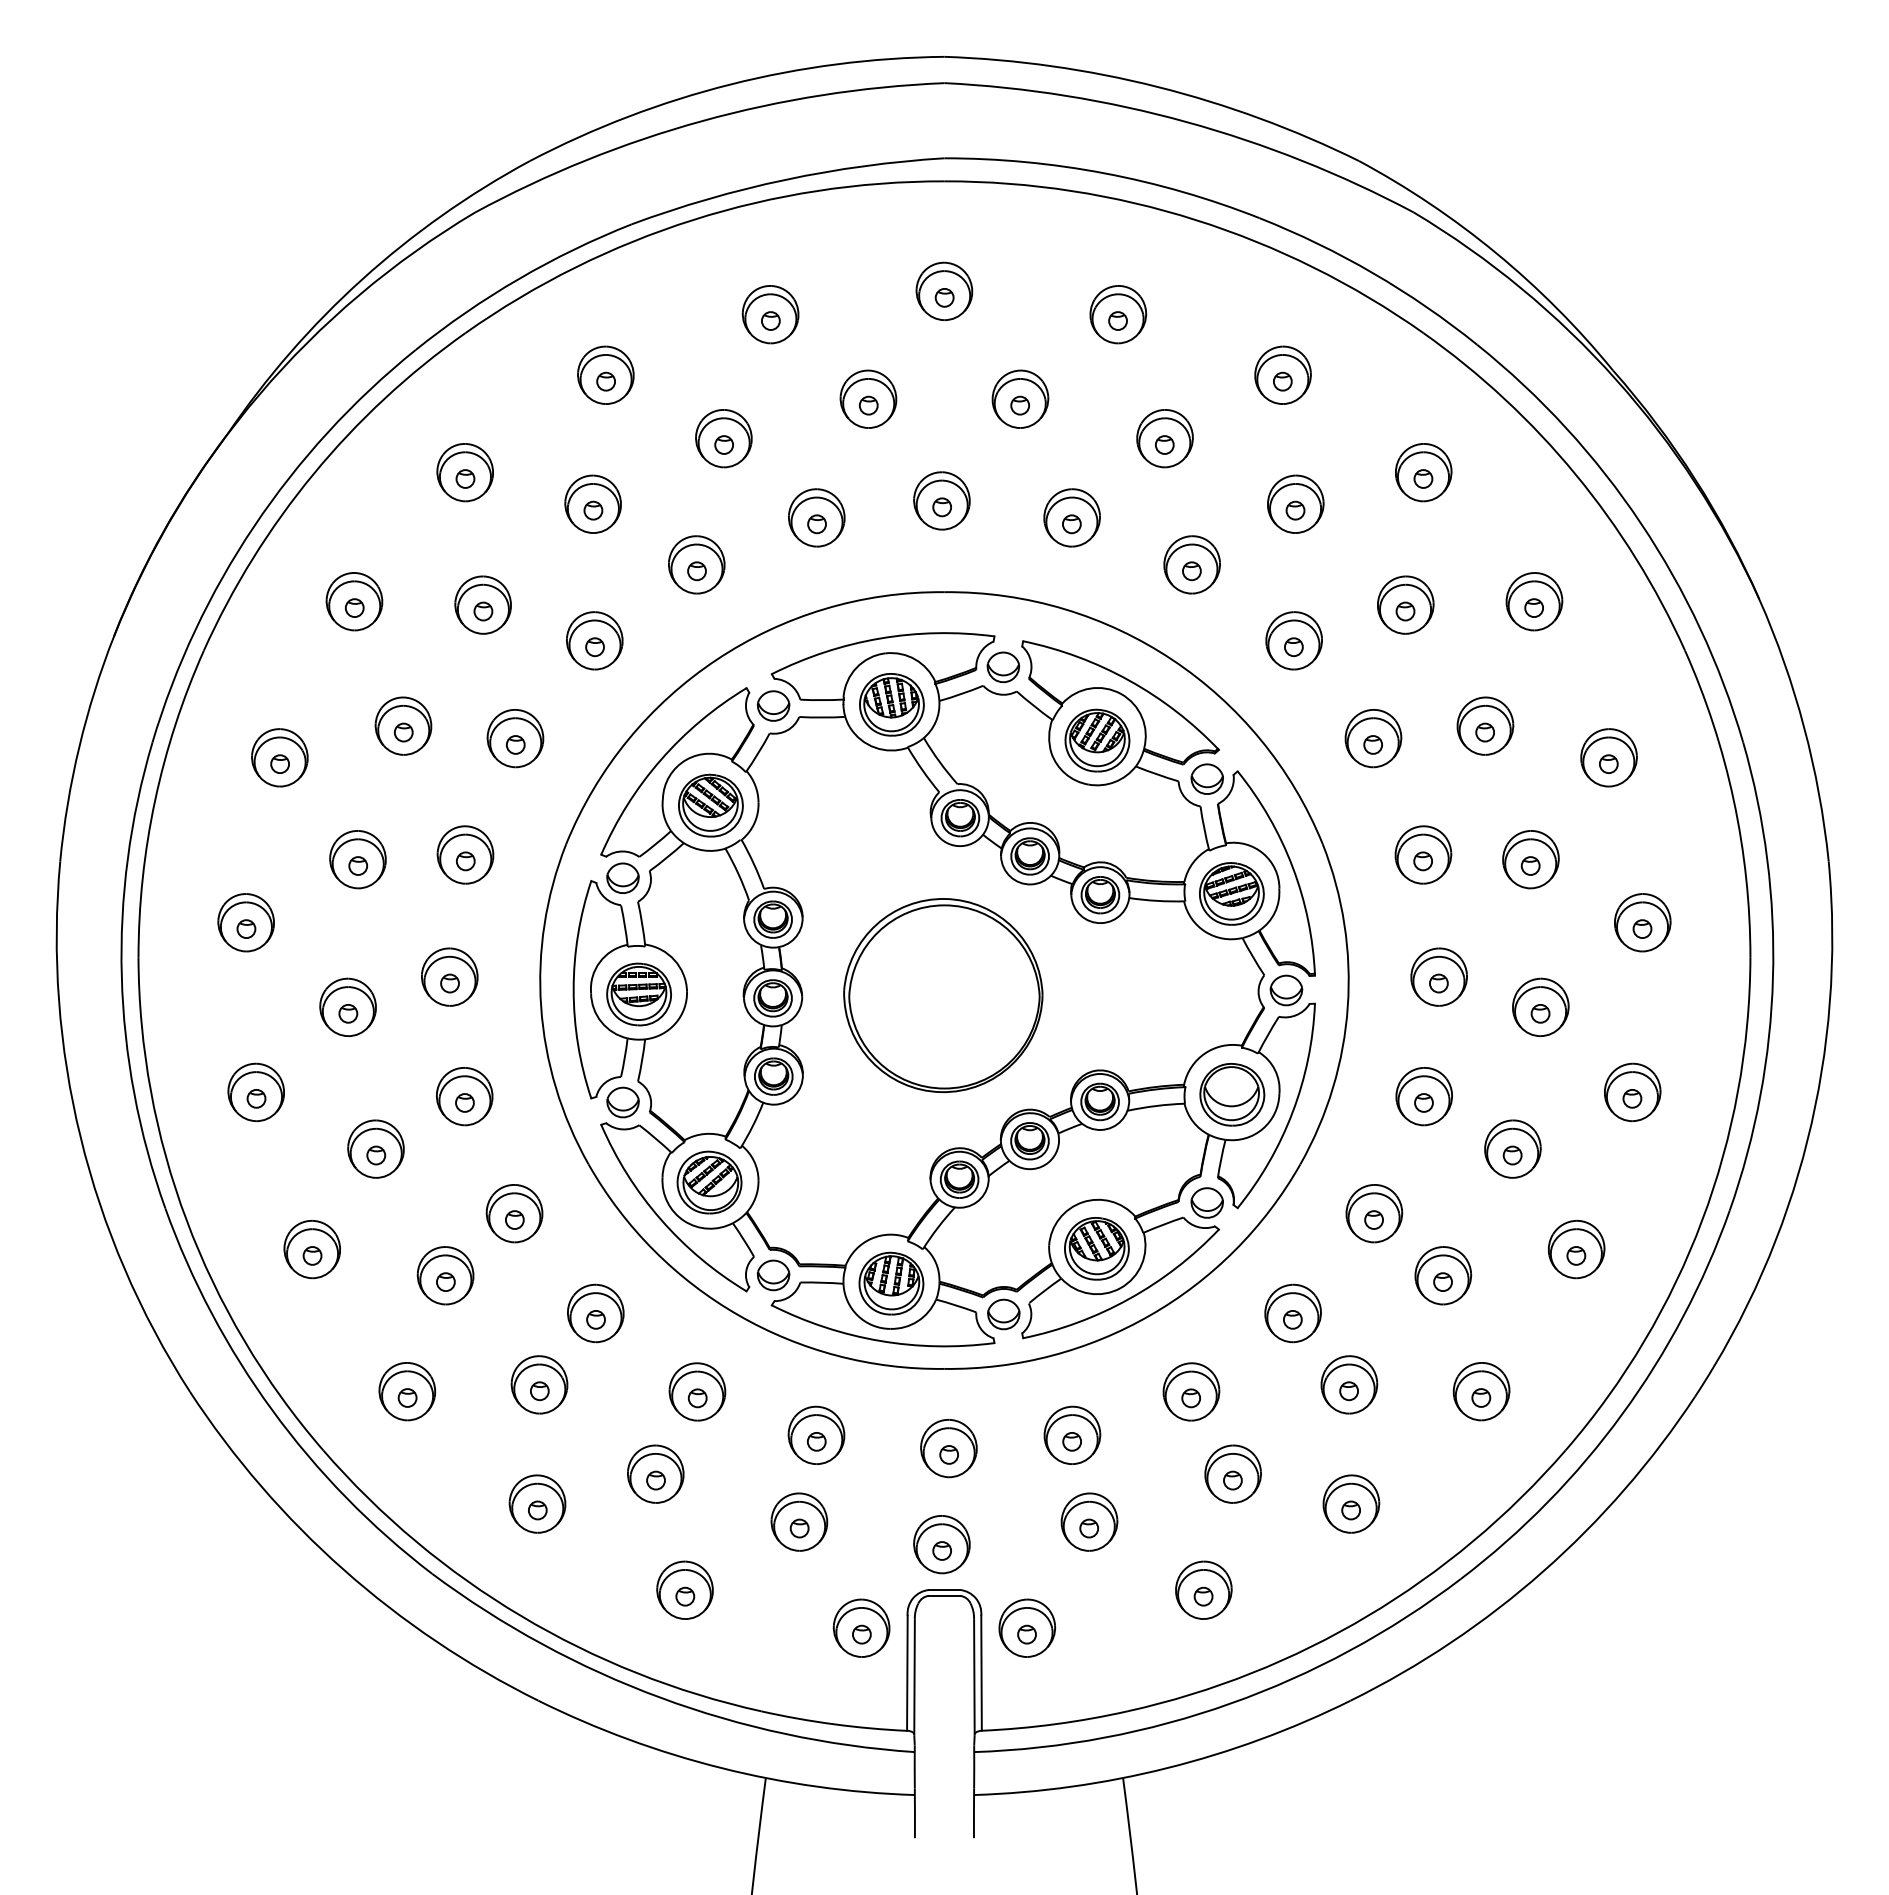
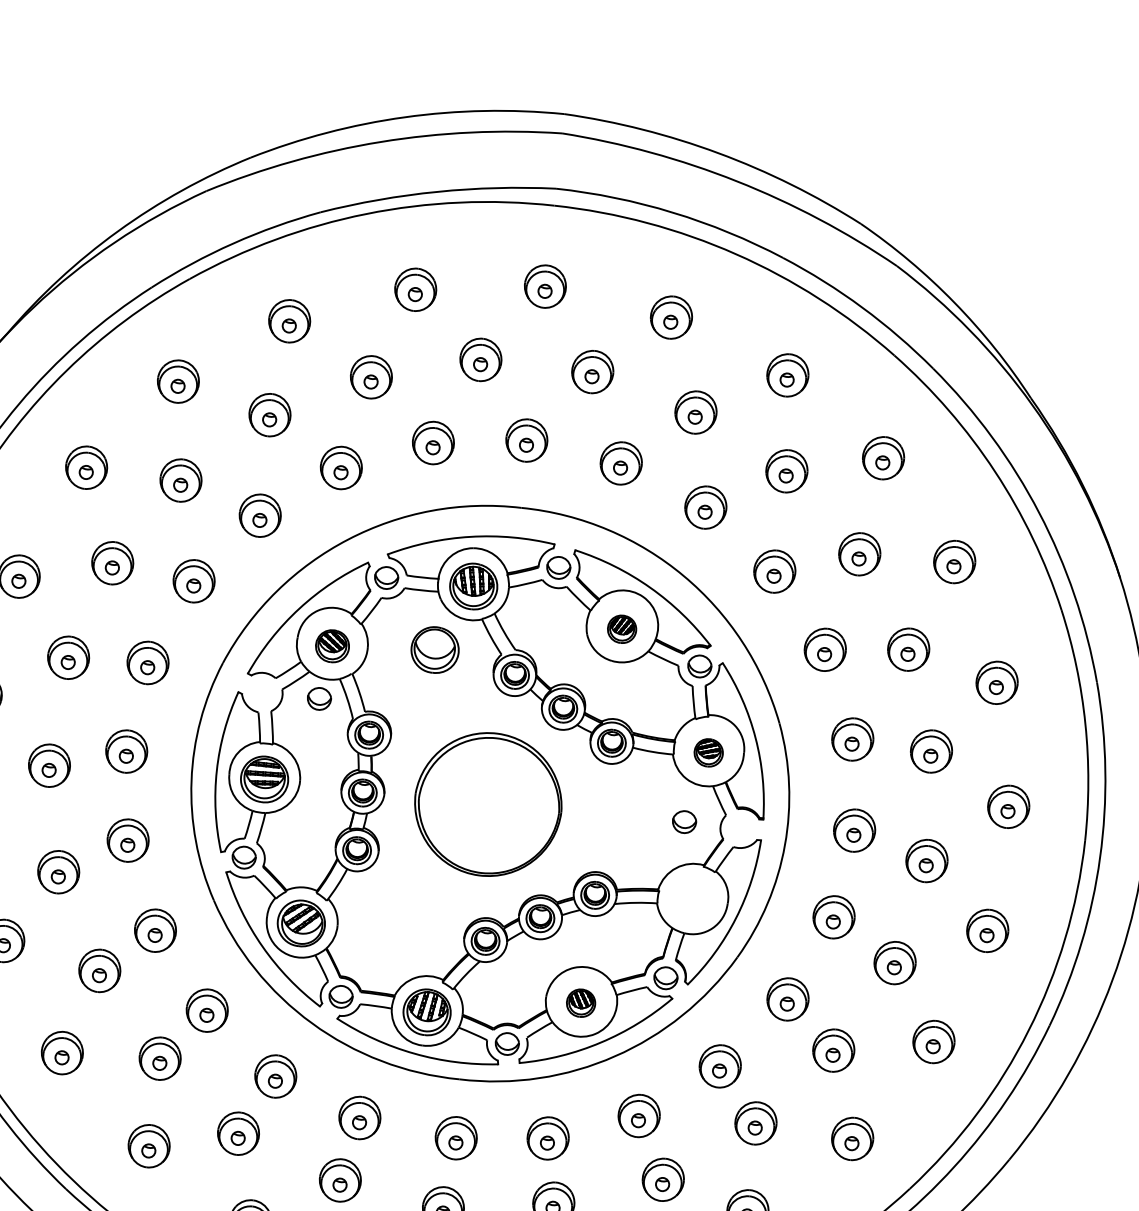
part: (1097, 740) -> (622, 629), size x0.6
part: (710, 805) -> (332, 646), size x0.7
part: (622, 877) -> (319, 698), moved
part: (1231, 893) -> (708, 752), size x0.6
part: (1286, 990) -> (684, 822), moved
part: (1232, 1094) -> (435, 649), moved
part: (1096, 1248) -> (580, 1002), size x0.6

